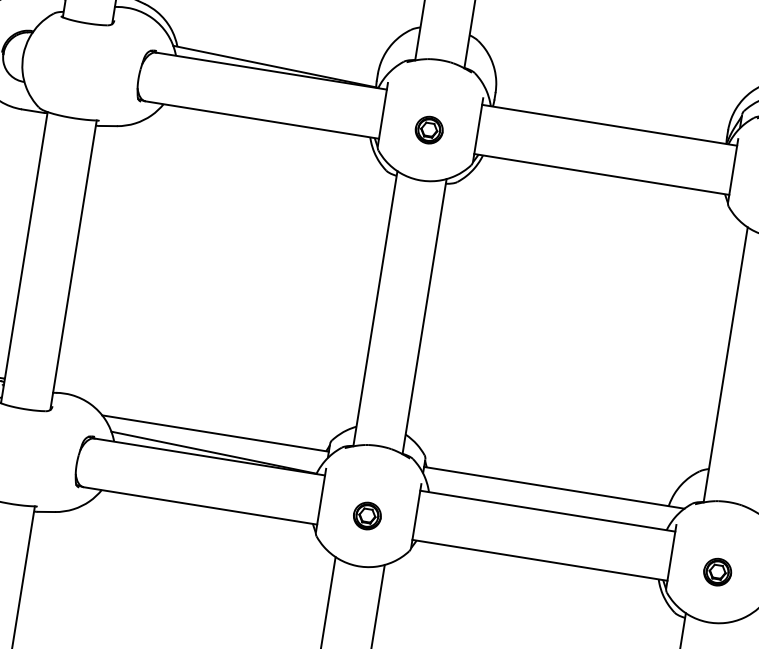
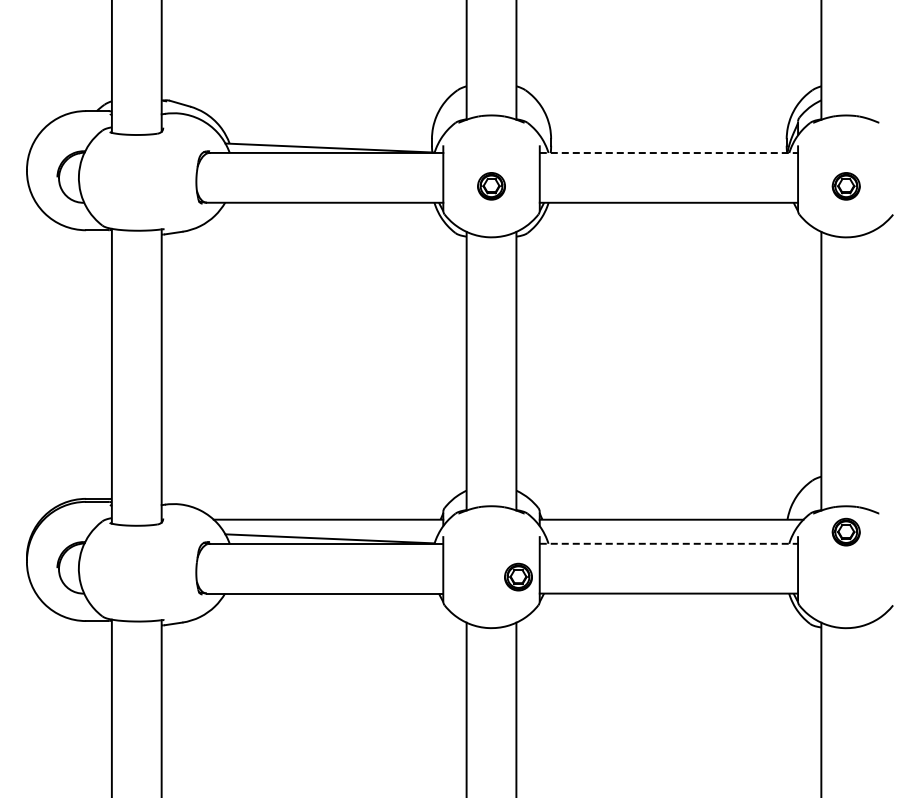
line: (610, 125) -> (669, 153), solid -> dashed
line: (548, 510) -> (669, 543), solid -> dashed
part: (367, 515) -> (518, 576), moved
part: (717, 571) -> (845, 531), moved

